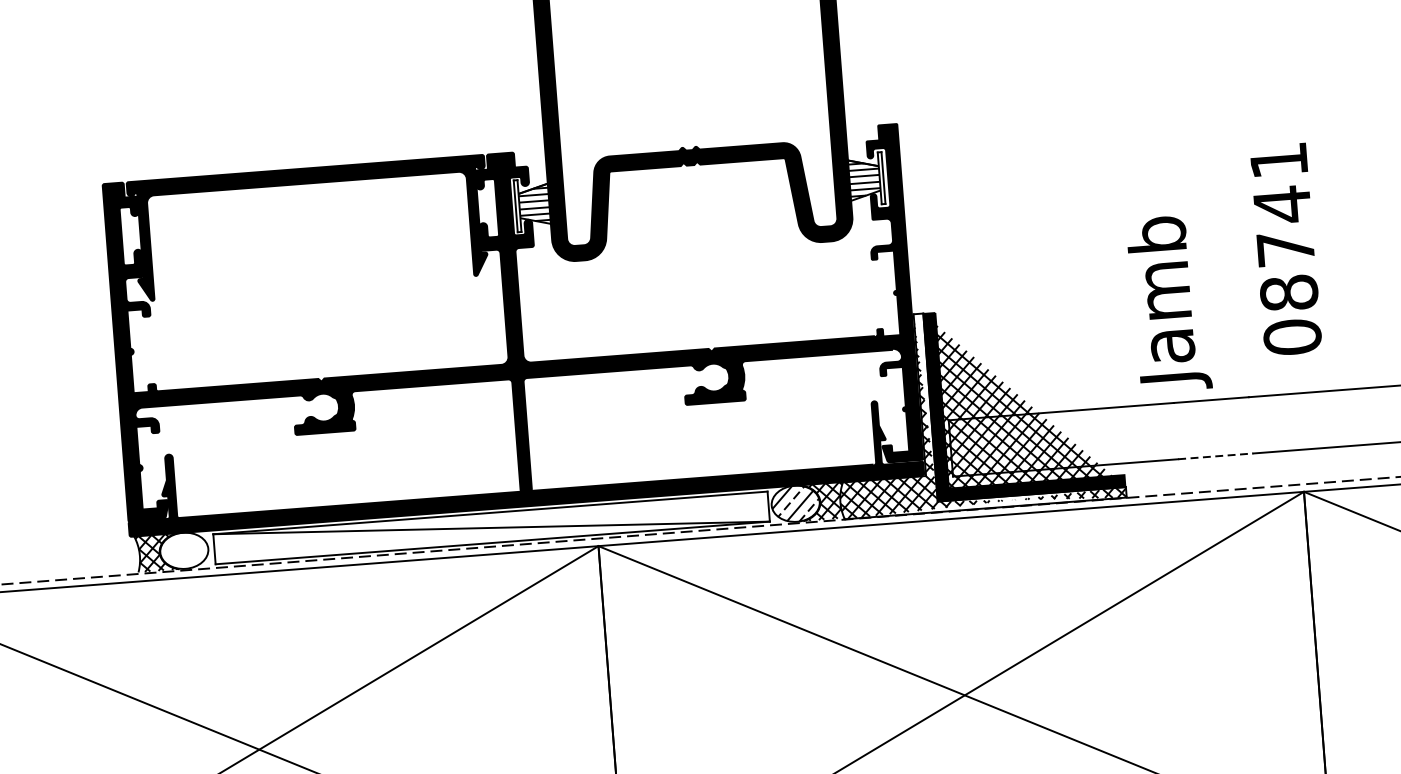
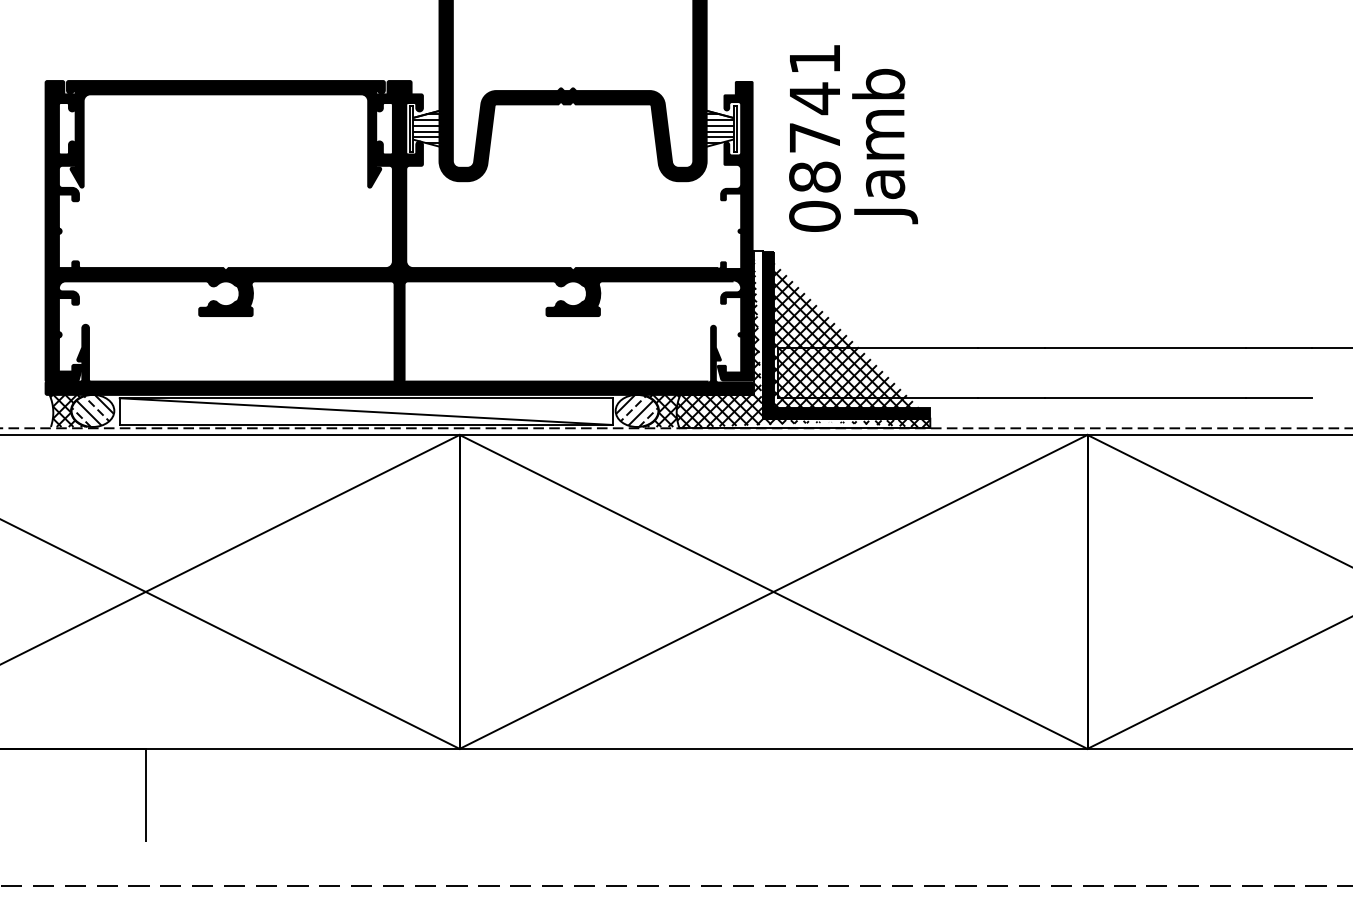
text: (1285, 249) -> (814, 138), moved
text: (1168, 303) -> (884, 146), moved
line: (1216, 456) -> (1012, 397), dashed -> solid
hatch: (183, 550) -> (92, 410), added

